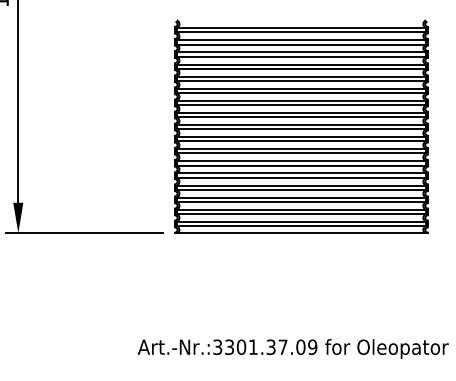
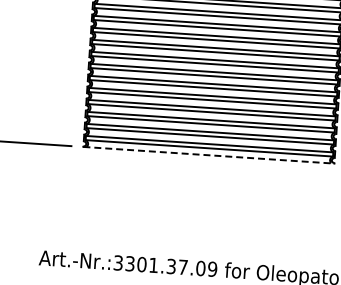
line: (301, 233) -> (208, 155), solid -> dashed

